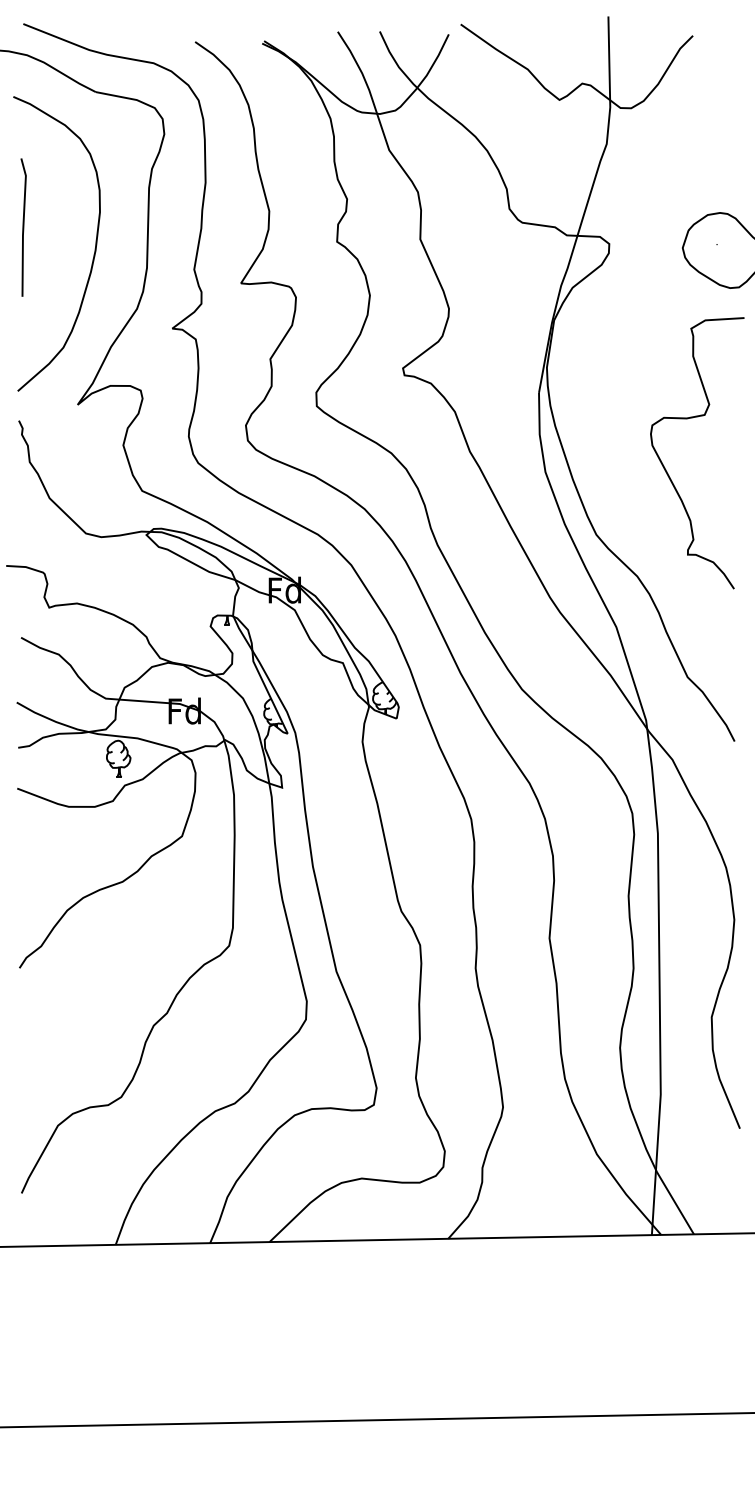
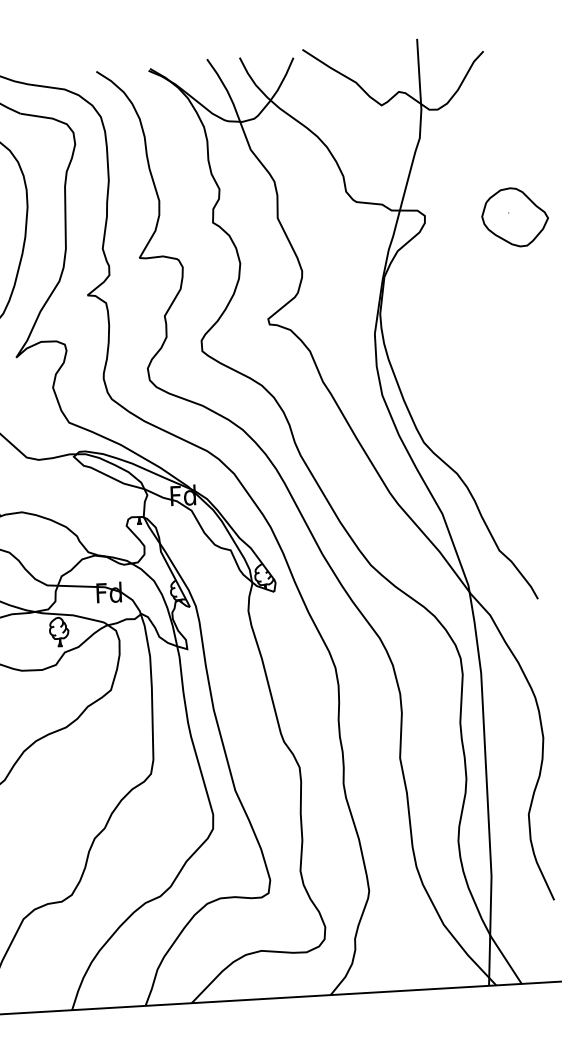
curve: (666, 469) -> (476, 389), removed

